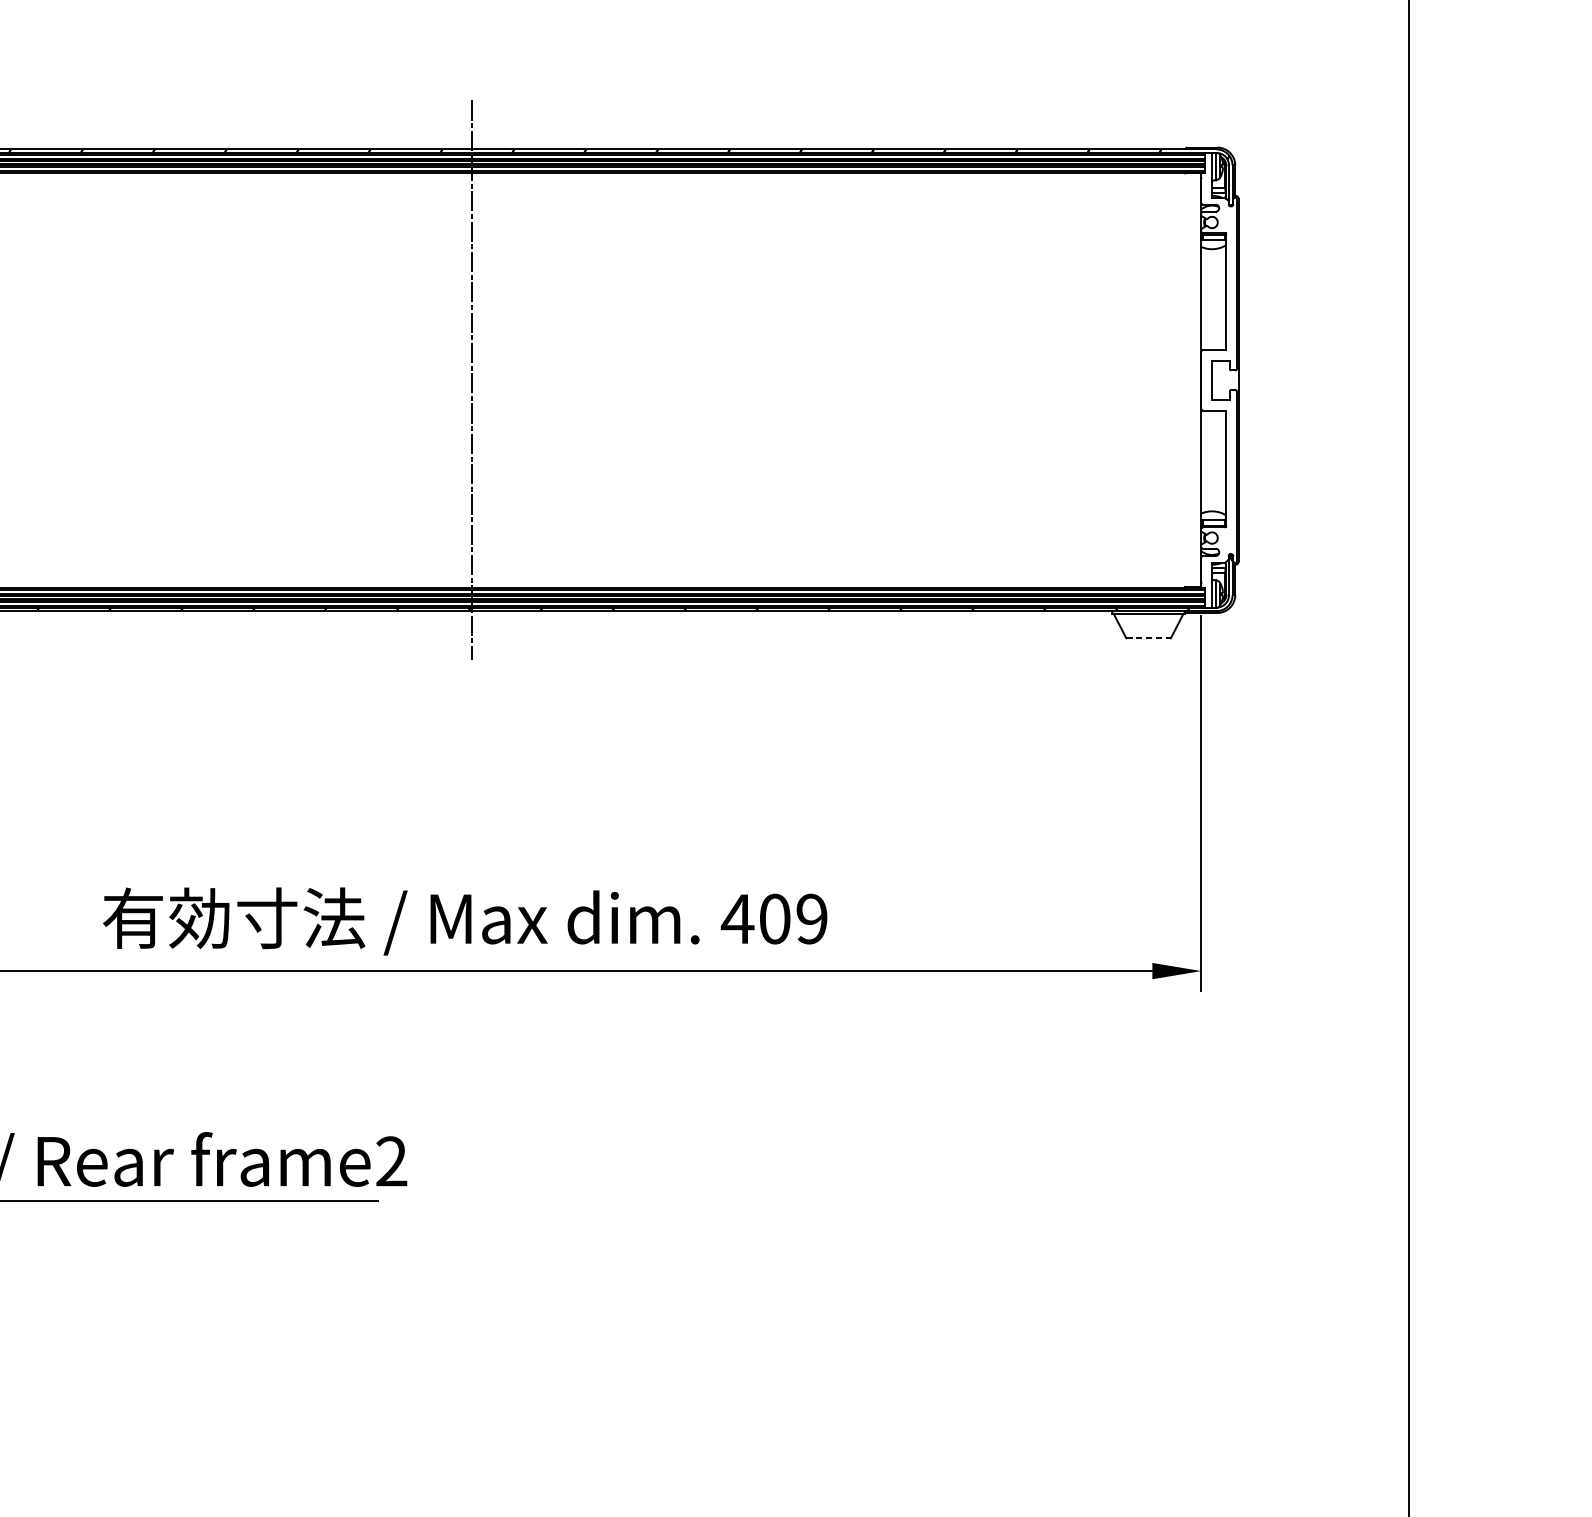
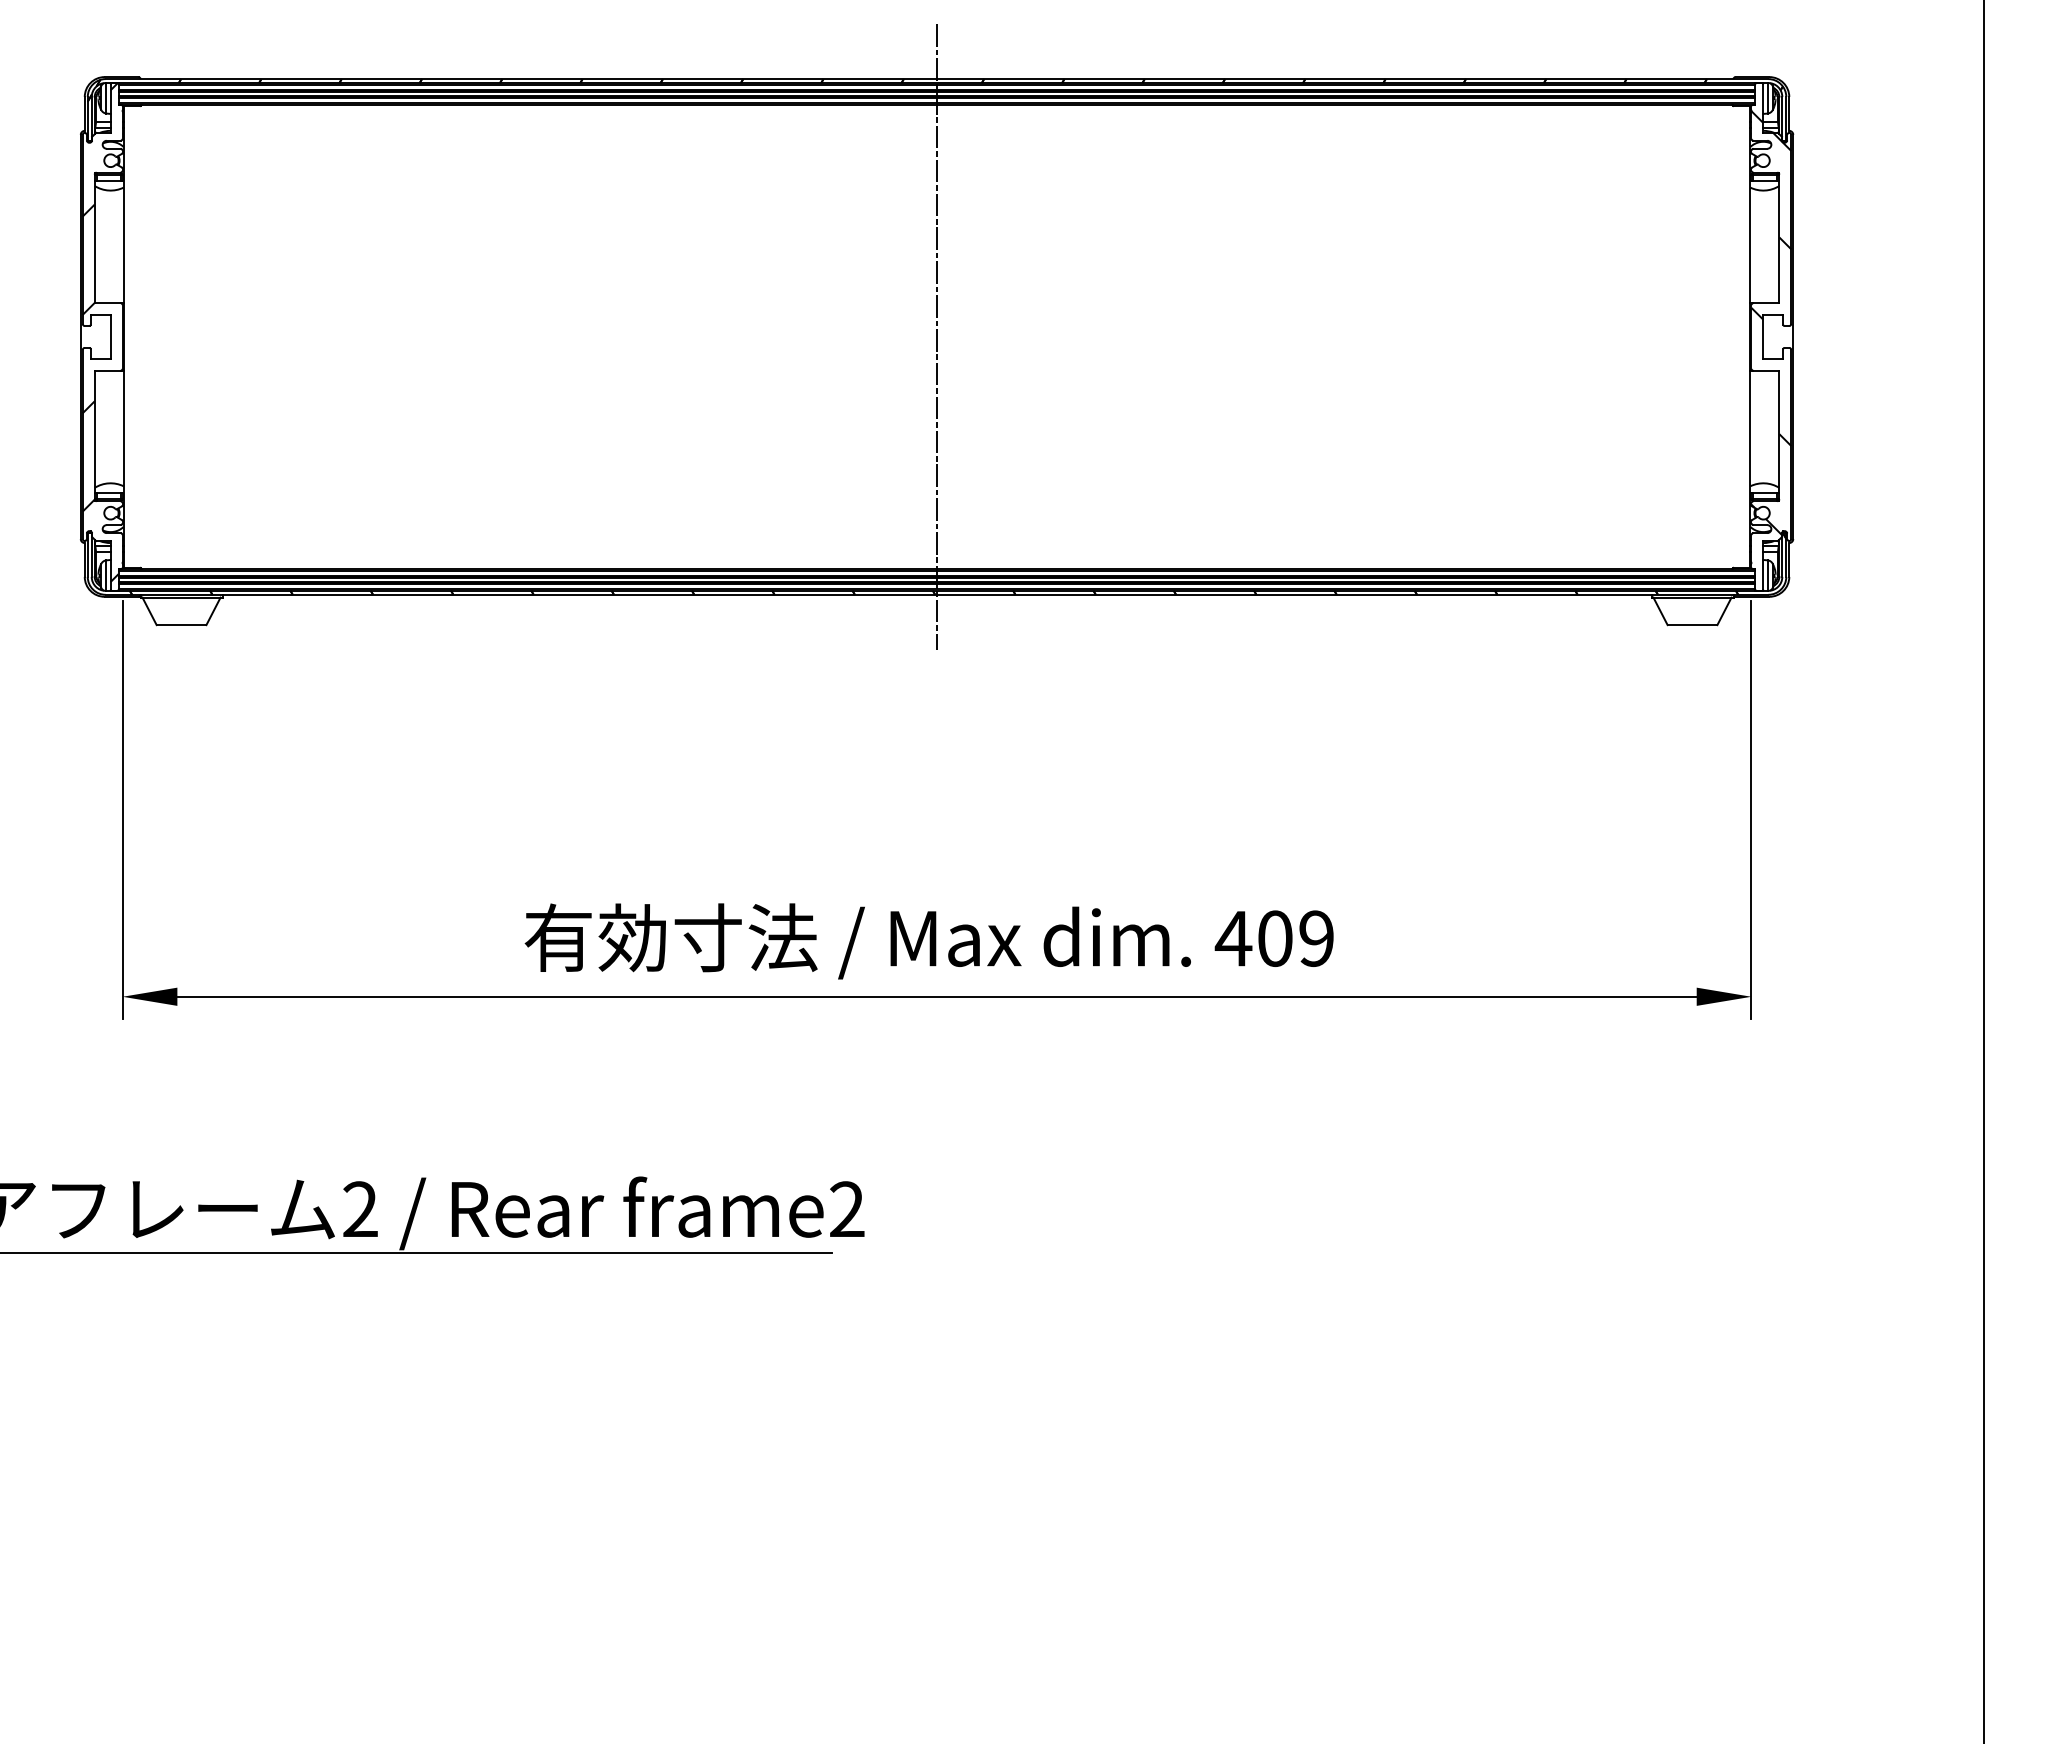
hatch: (1219, 368) -> (1771, 323), added
line: (1148, 638) -> (1692, 625), dashed -> solid

